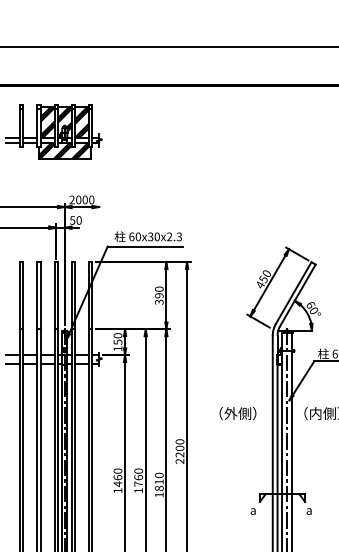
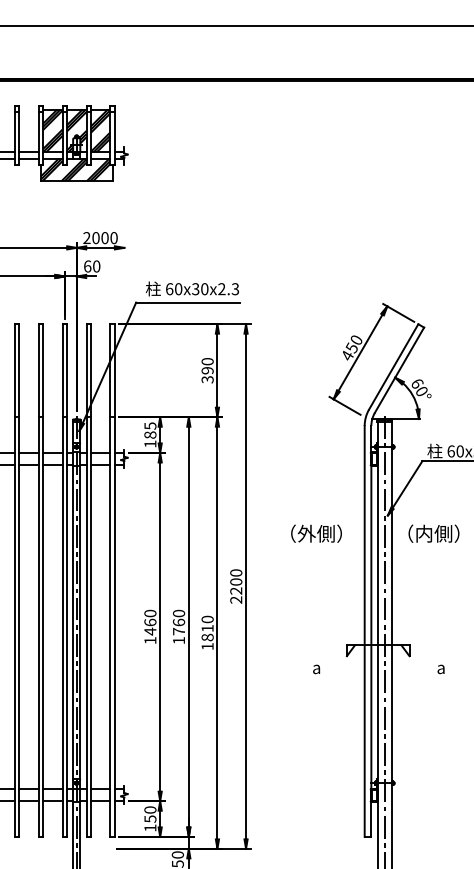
text: (72, 220) -> (87, 266), 50 -> 60
text: (118, 338) -> (150, 430), 150 -> 185
text: (253, 511) -> (316, 669), moved
text: (308, 511) -> (440, 669), moved

